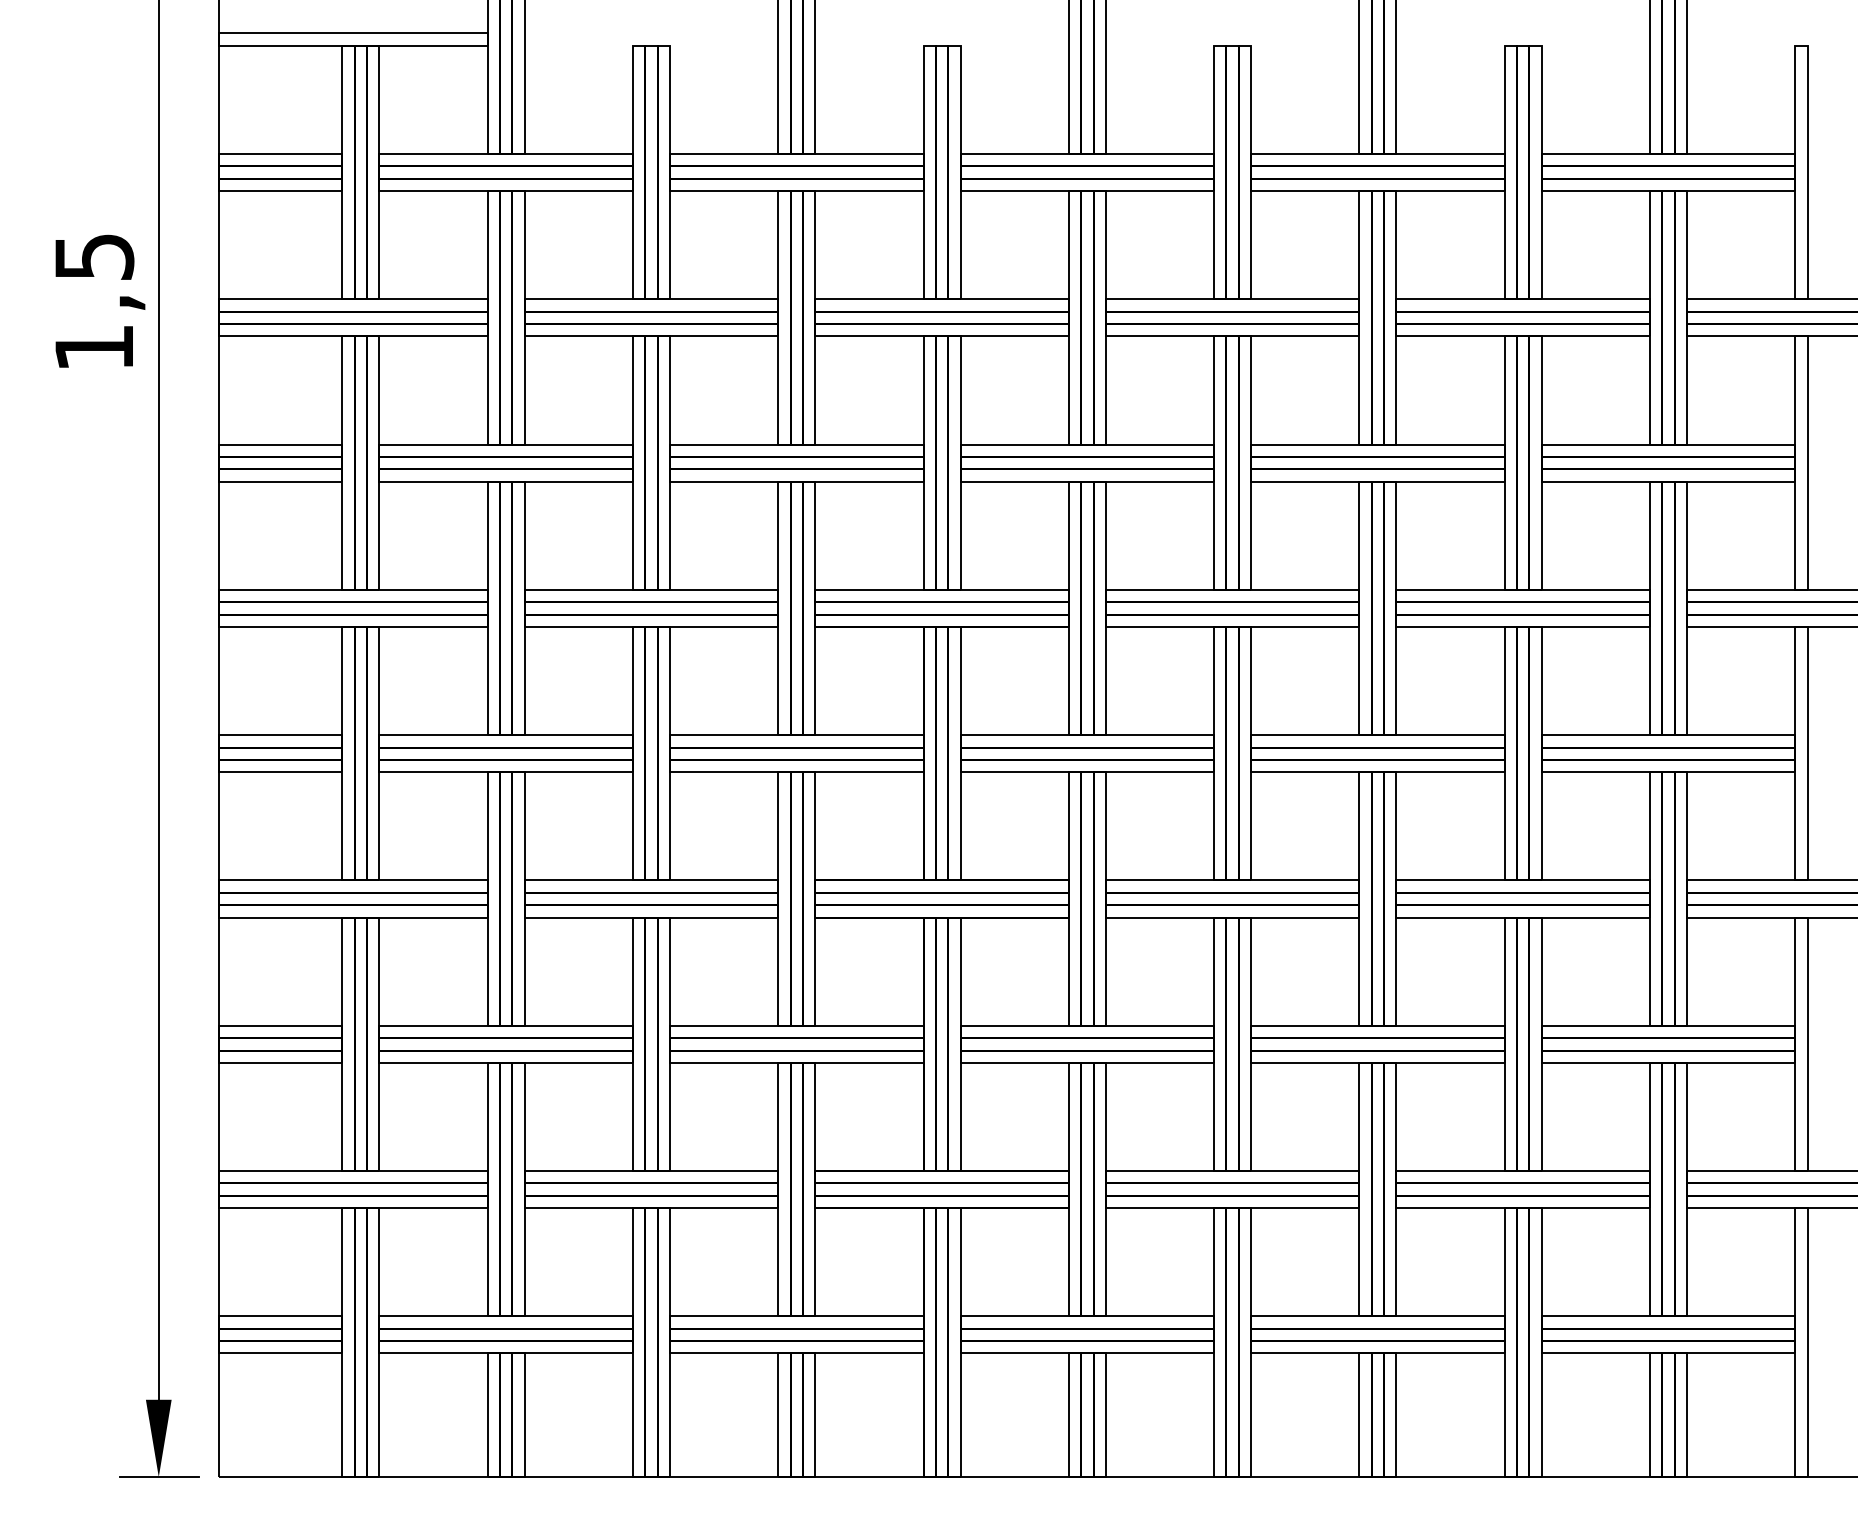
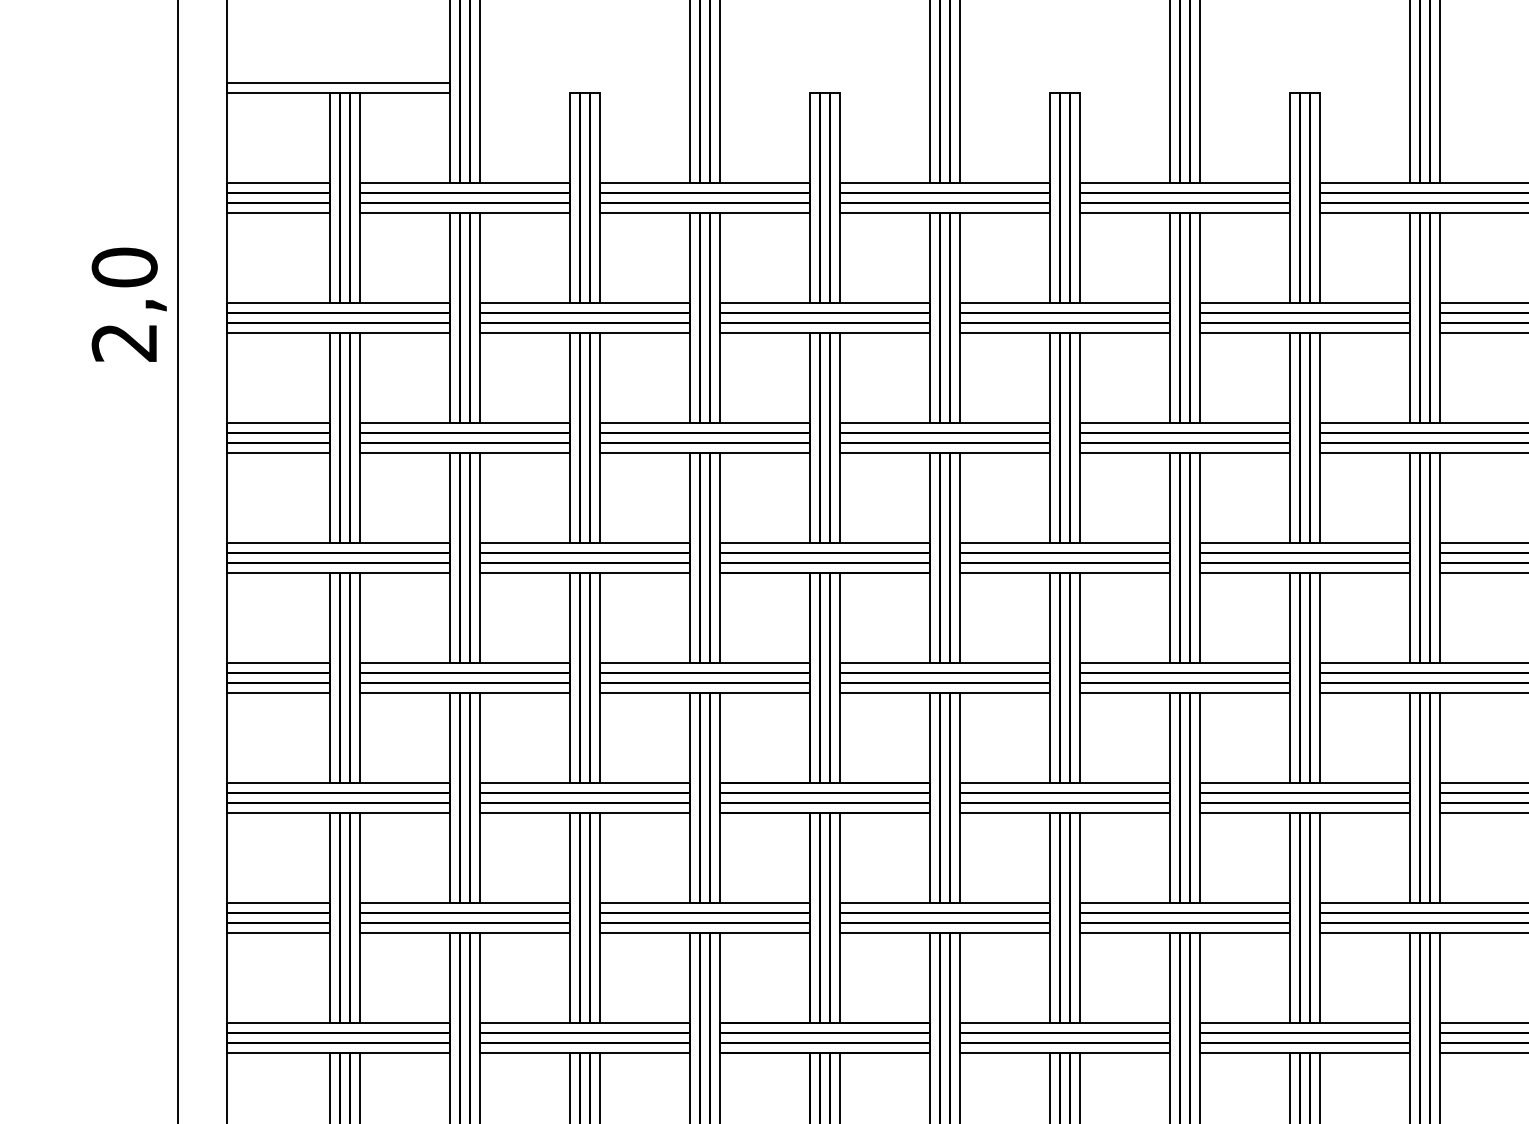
text: (94, 301) -> (124, 304), 1,5 -> 2,0

